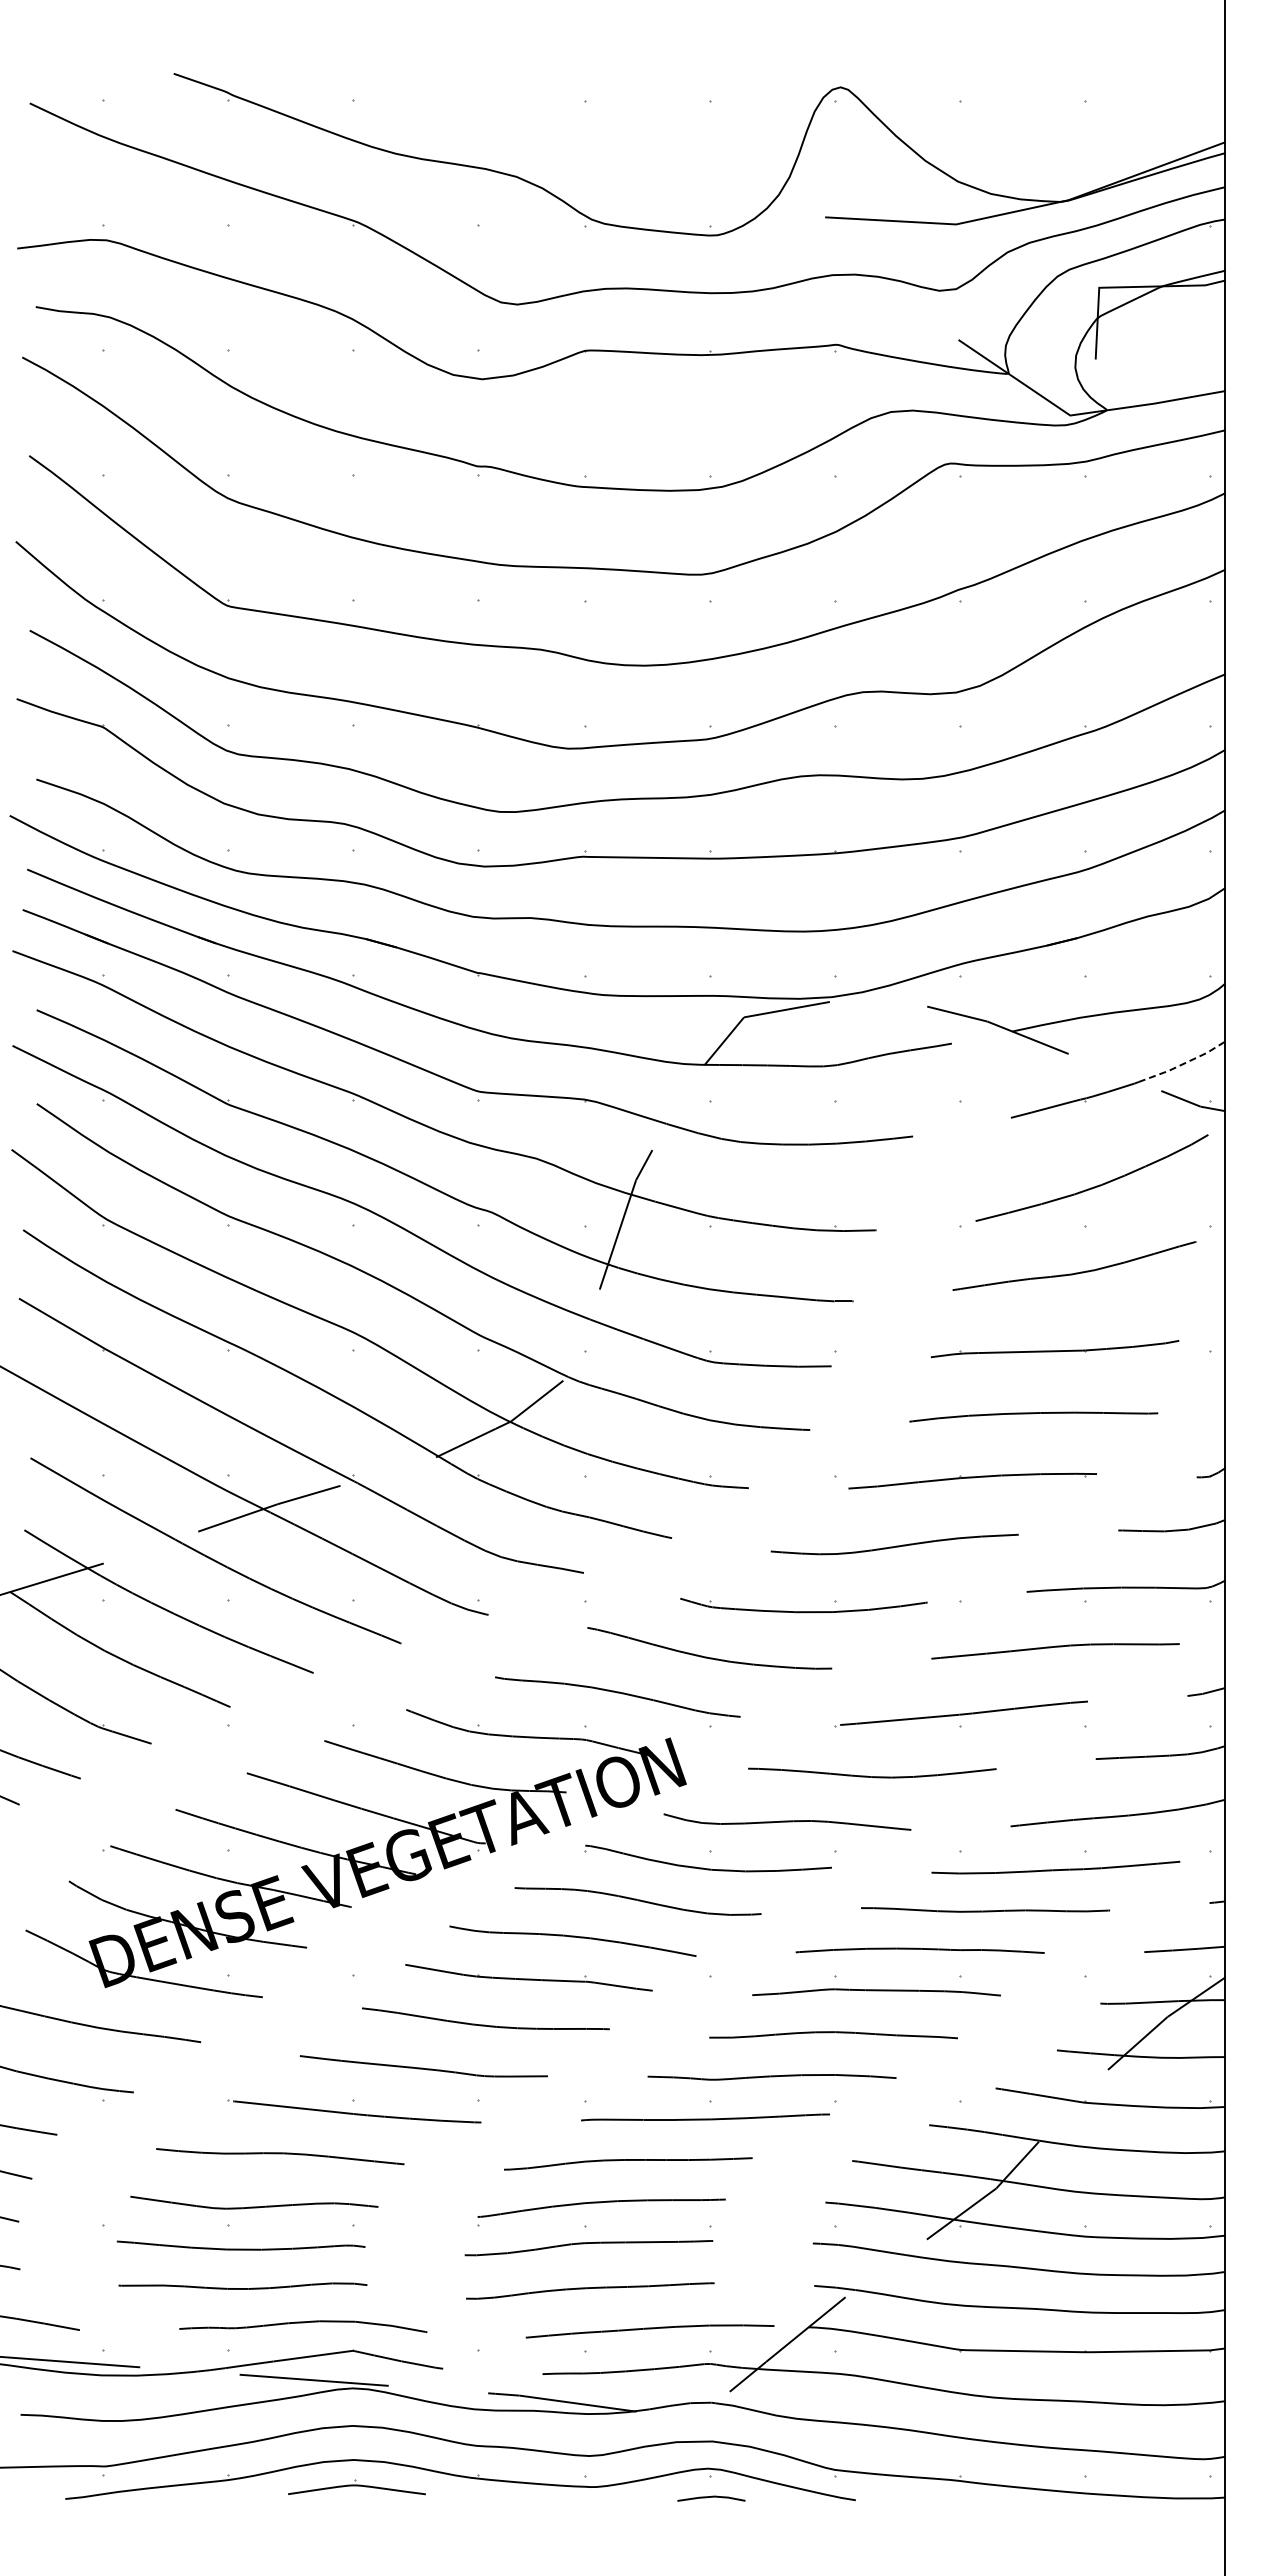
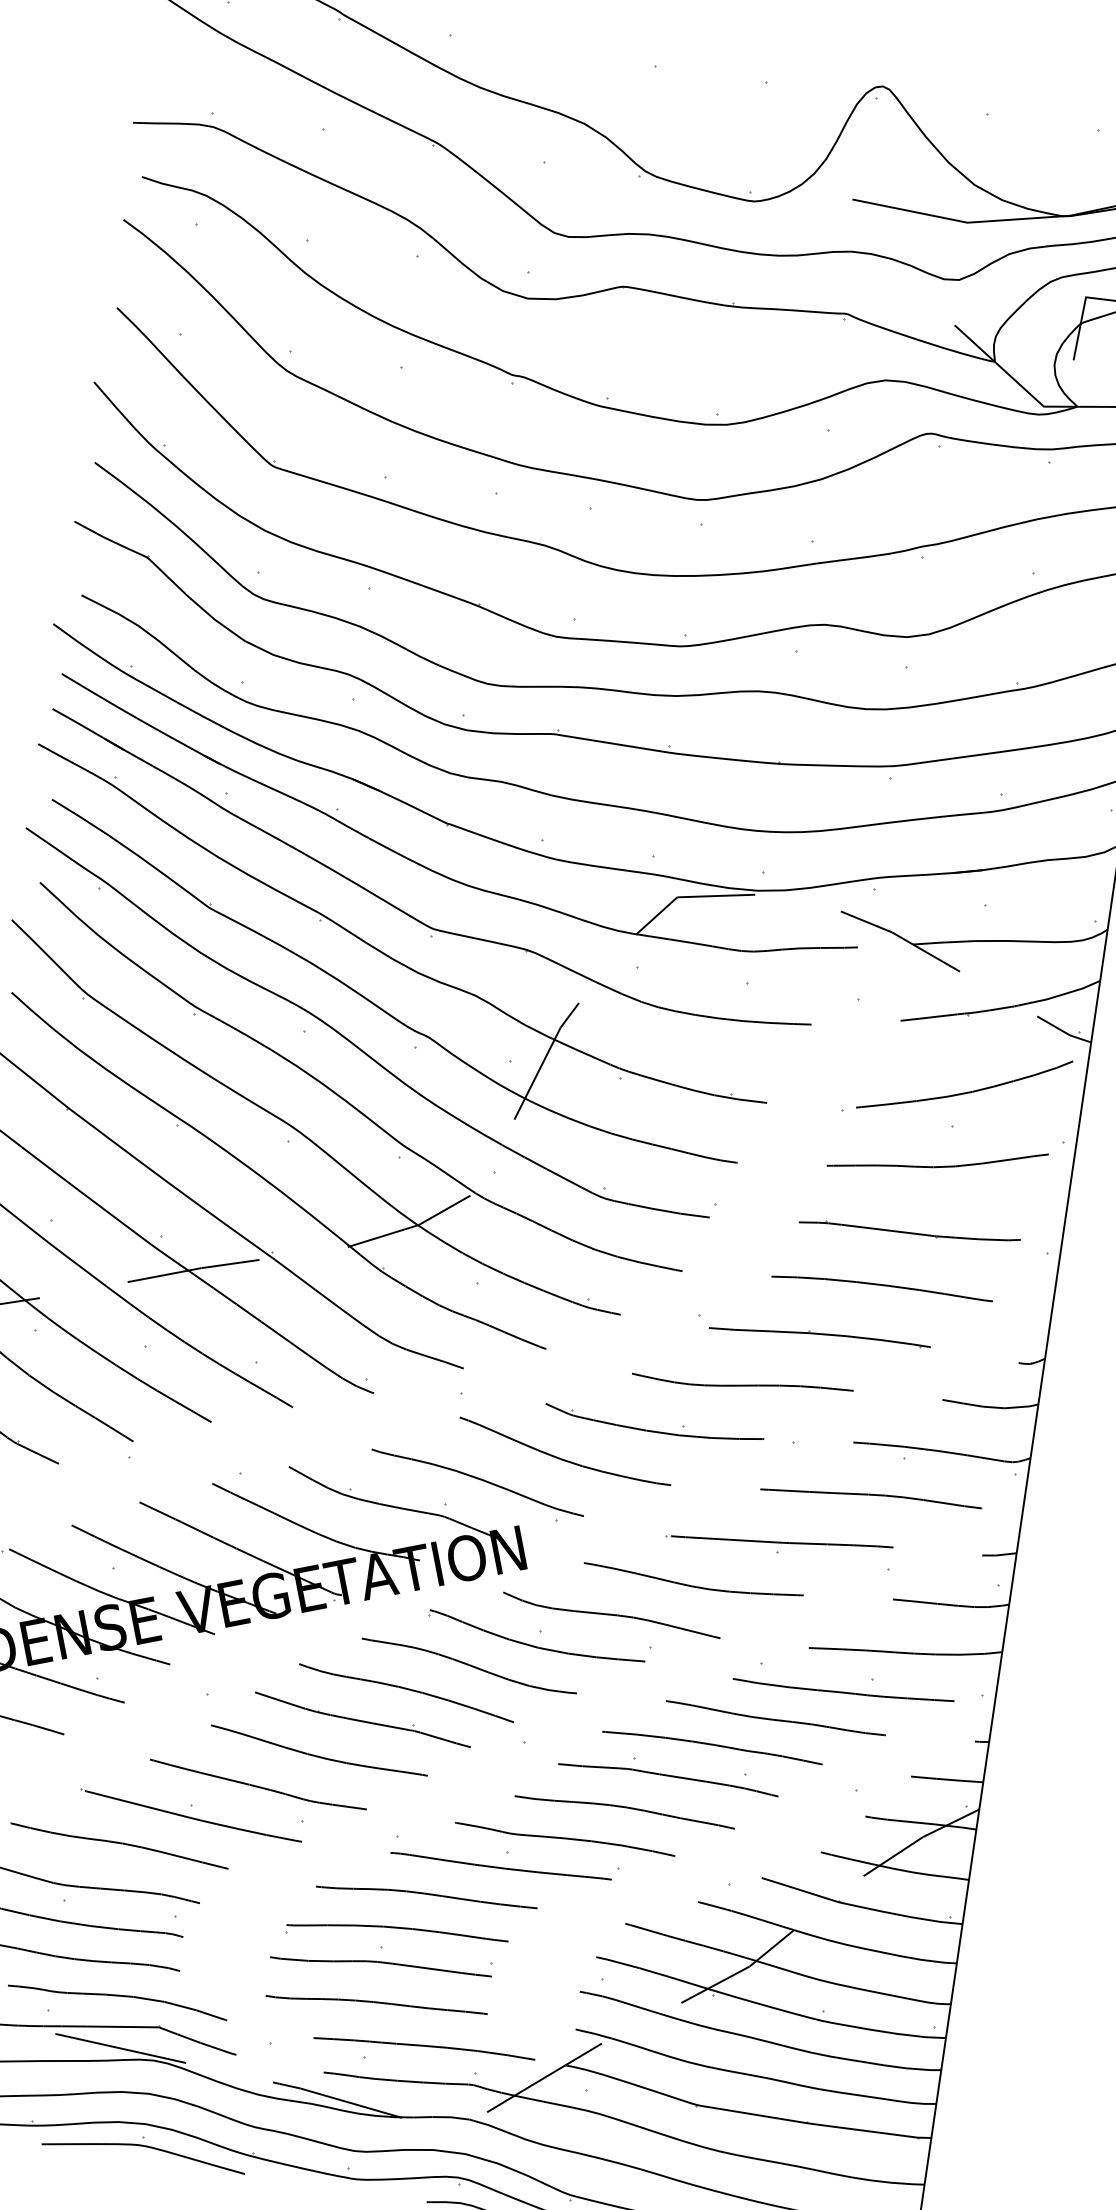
line: (1183, 1063) -> (1060, 994), dashed -> solid
part: (356, 2486) -> (144, 2147), size x1.67

